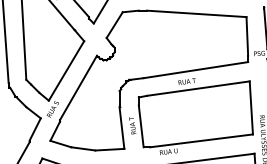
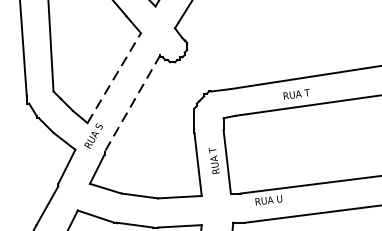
line: (66, 70) -> (114, 77), solid -> dashed
line: (78, 88) -> (132, 104), solid -> dashed

